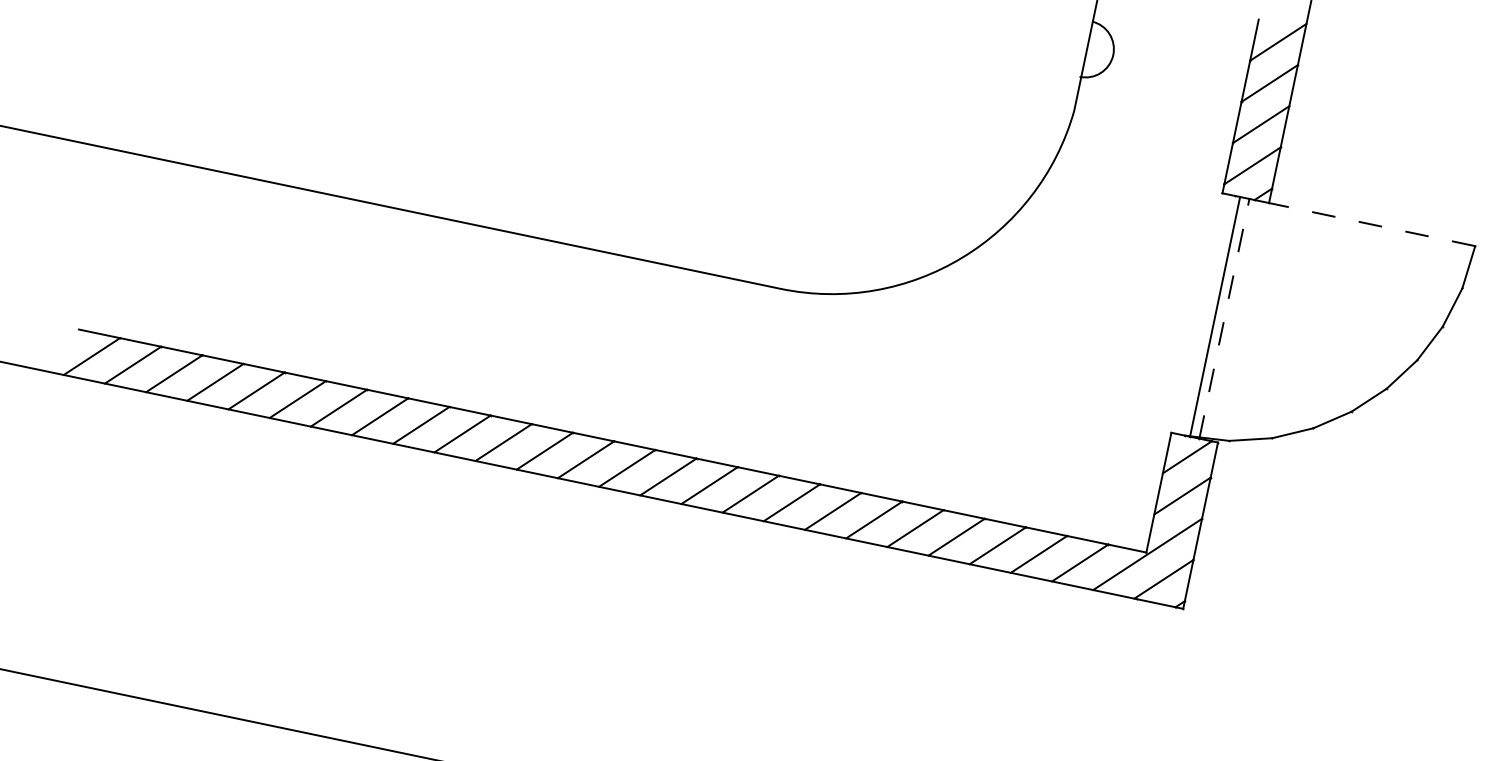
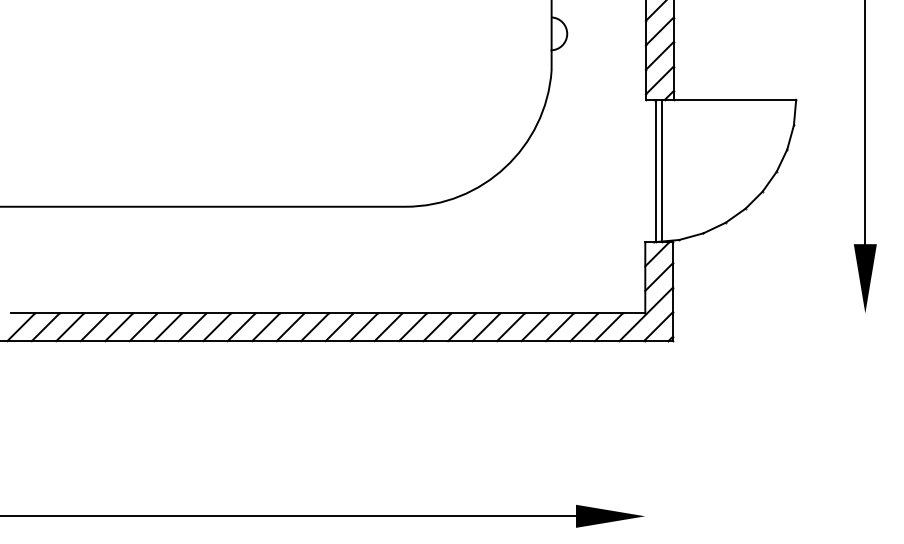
line: (1371, 224) -> (734, 99), dashed -> solid
line: (1223, 317) -> (661, 170), dashed -> solid

